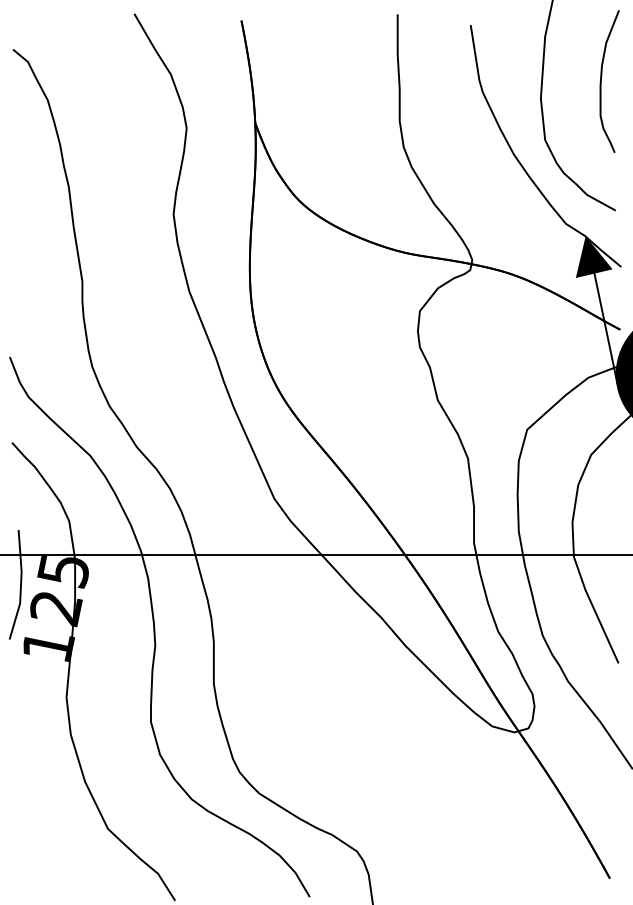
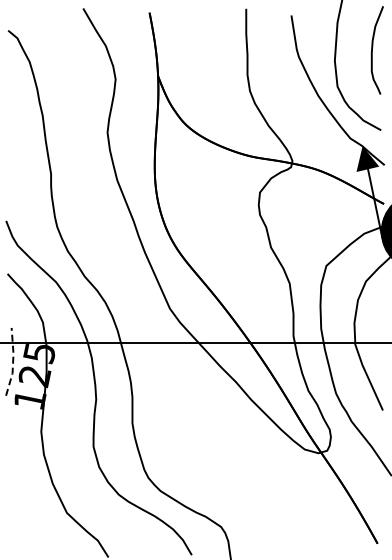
line: (21, 584) -> (13, 361), solid -> dashed

